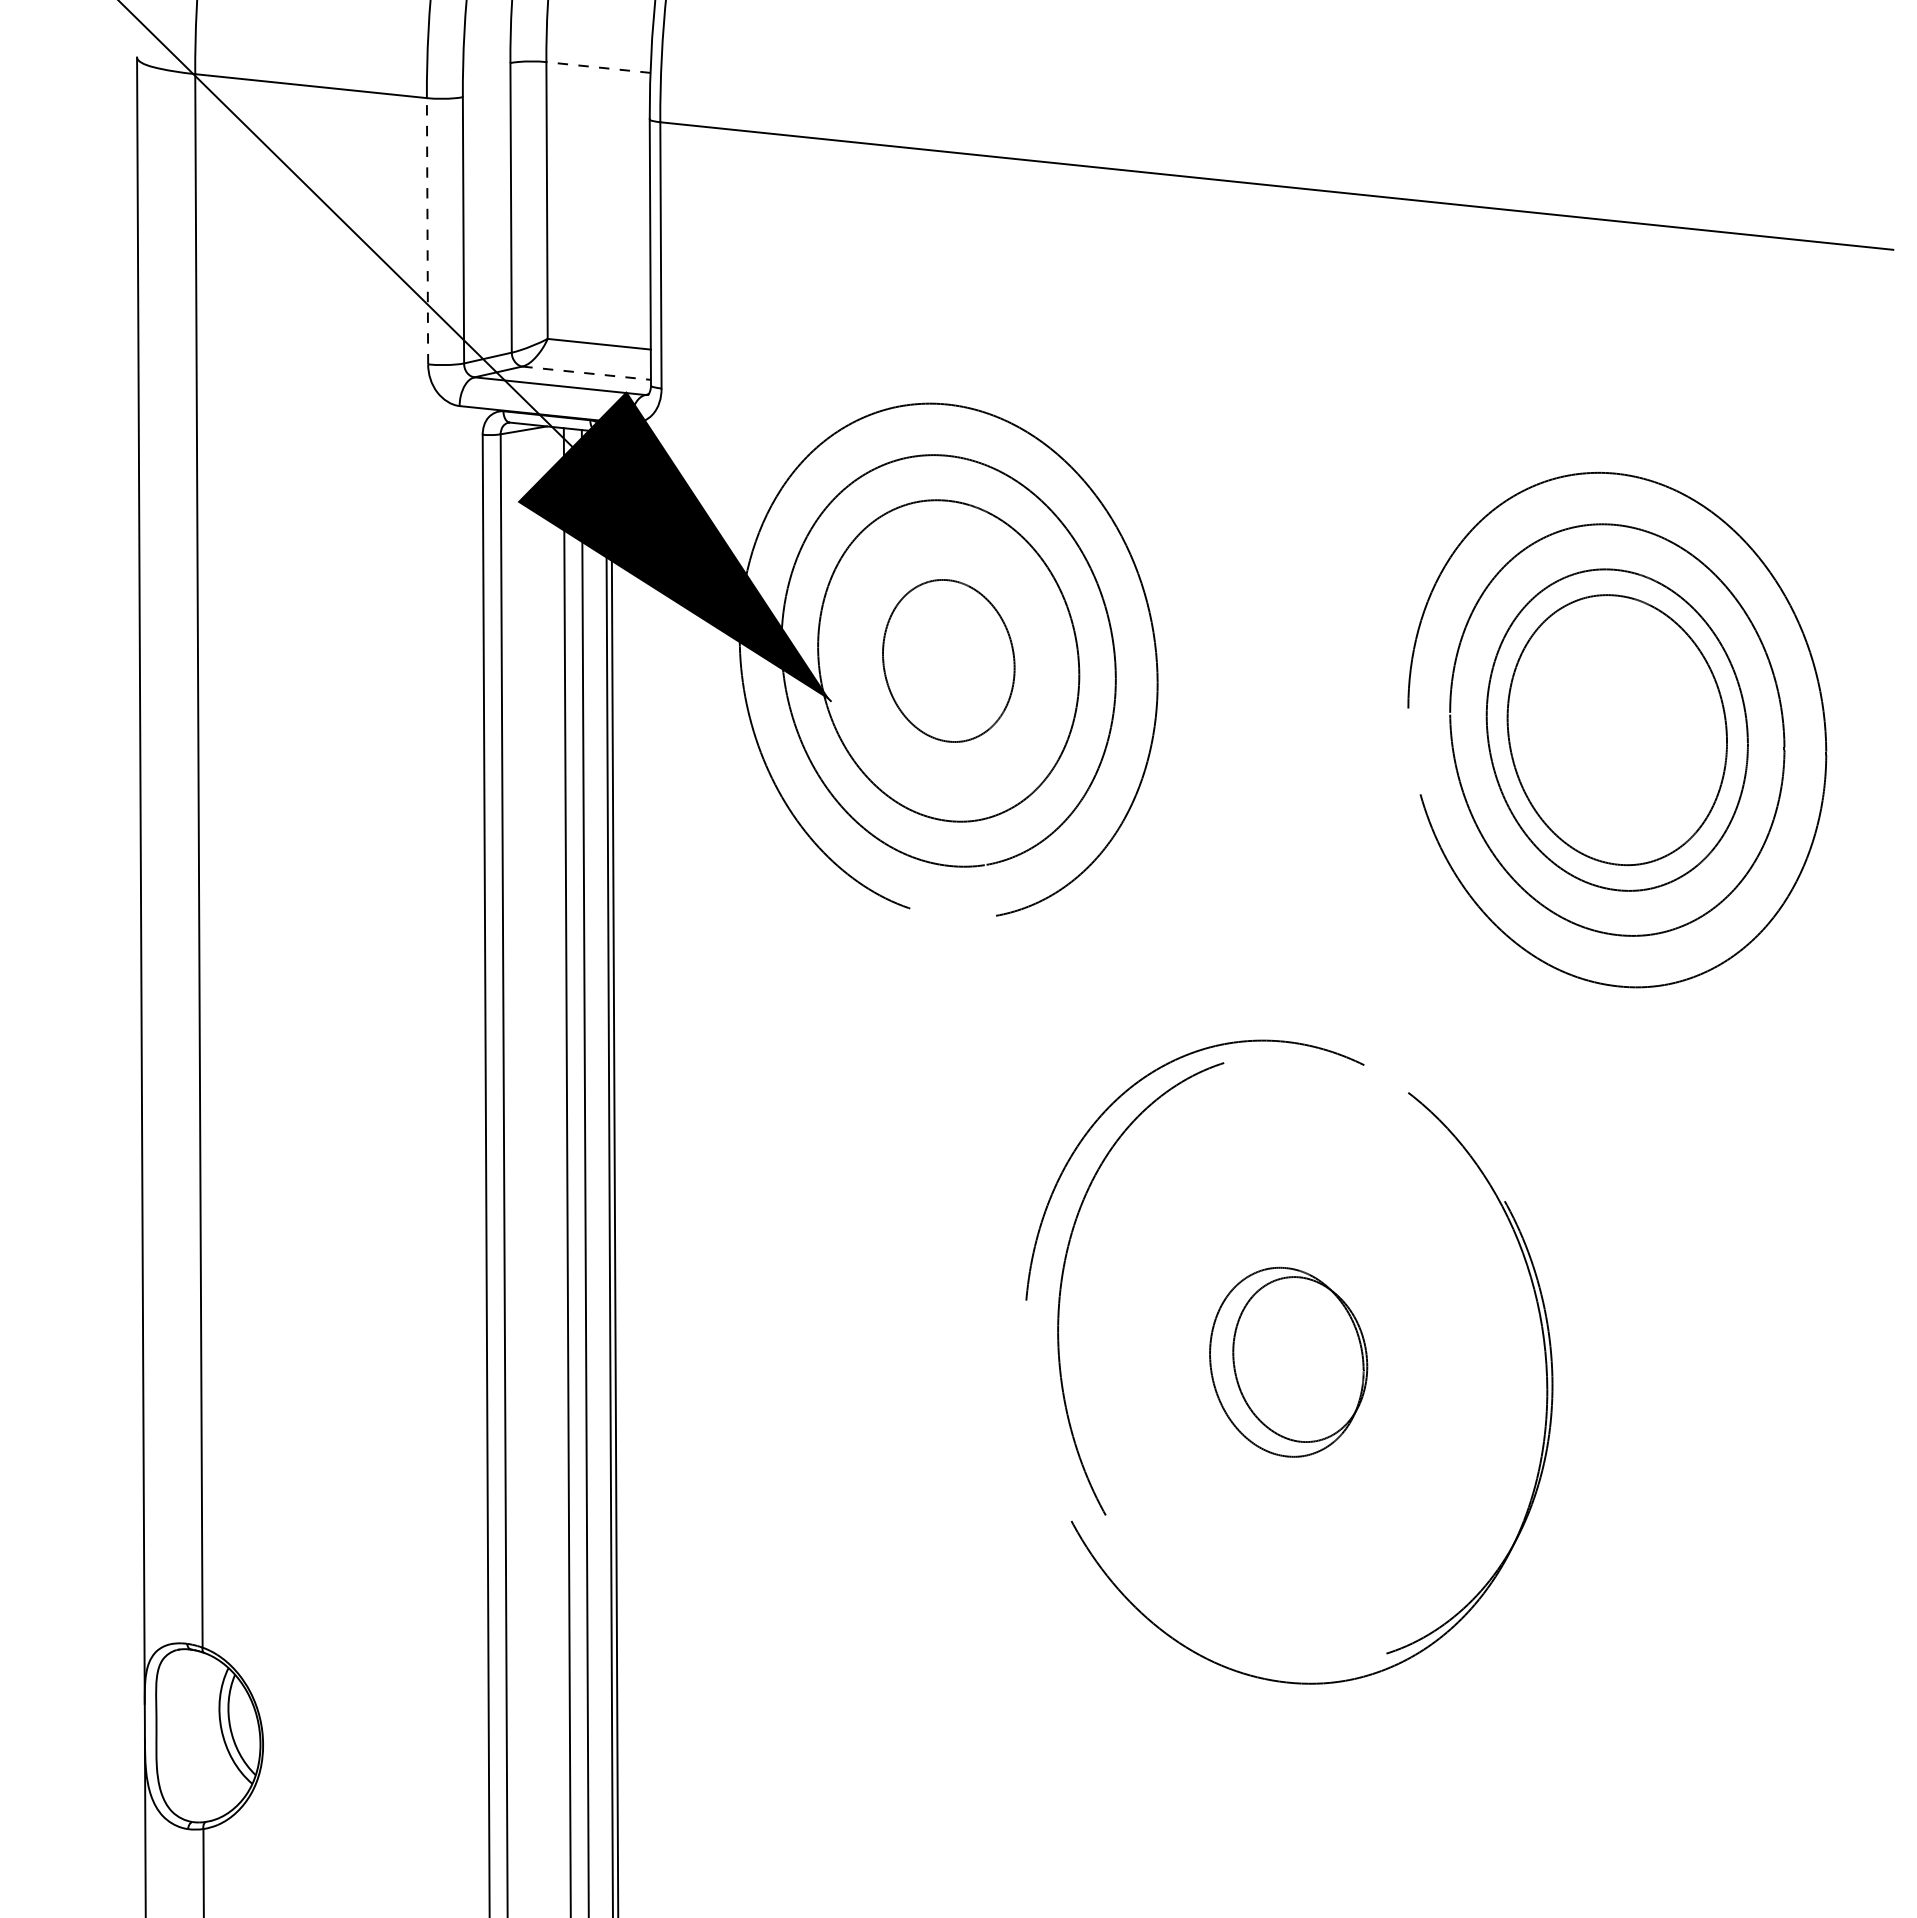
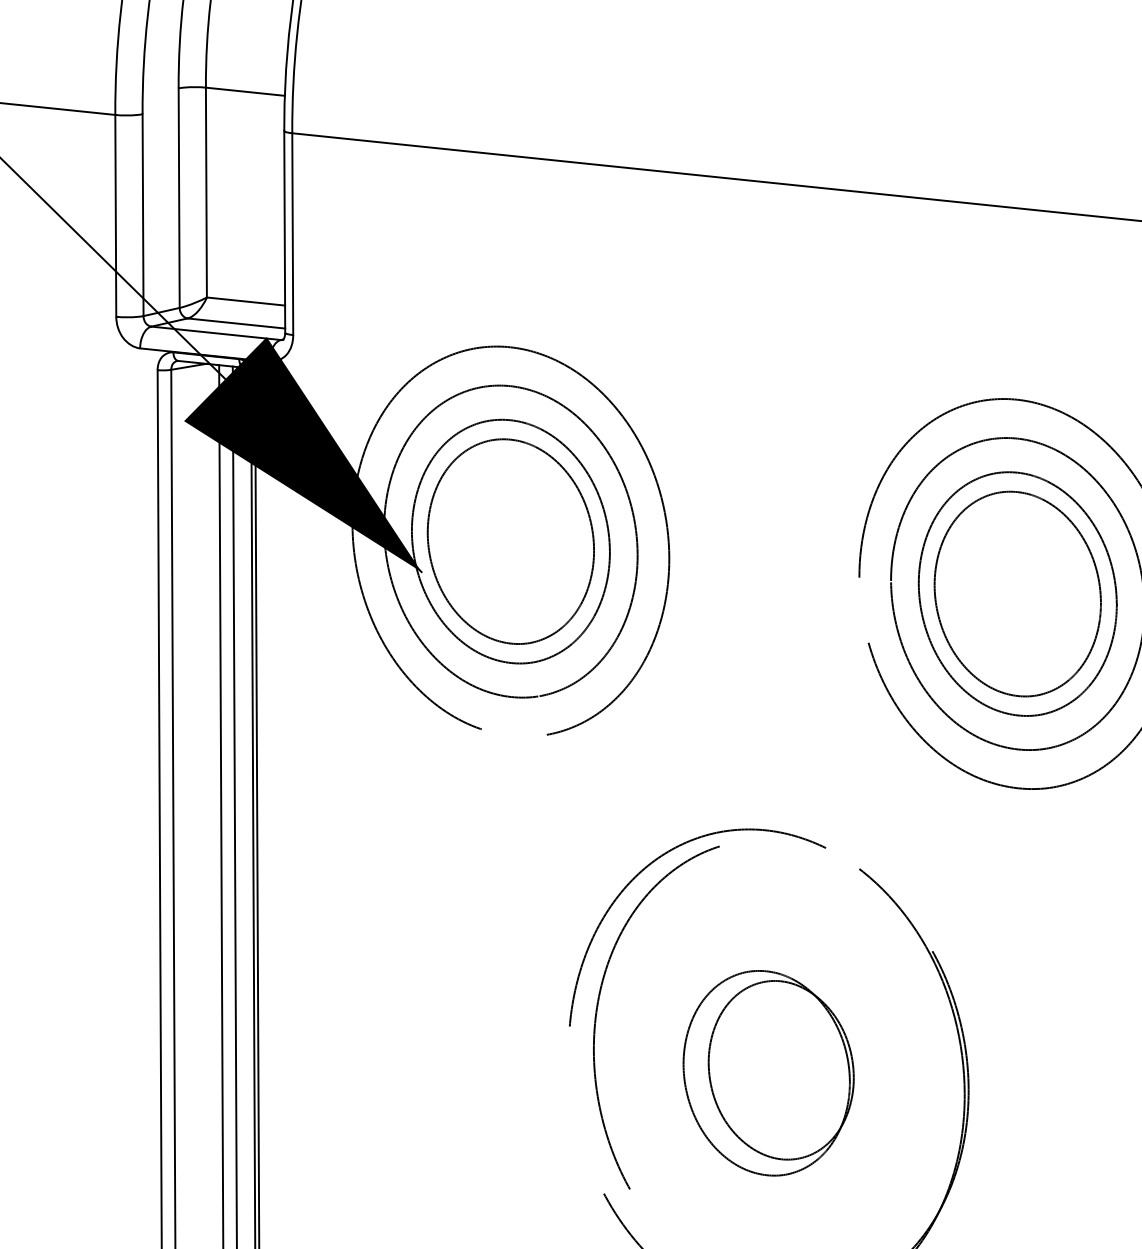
line: (598, 67) -> (245, 91), dashed -> solid
line: (427, 230) -> (115, 215), dashed -> solid
line: (586, 373) -> (236, 323), dashed -> solid
part: (948, 660) -> (510, 541), size x1.67
part: (1288, 1362) -> (768, 1073), size x1.43

